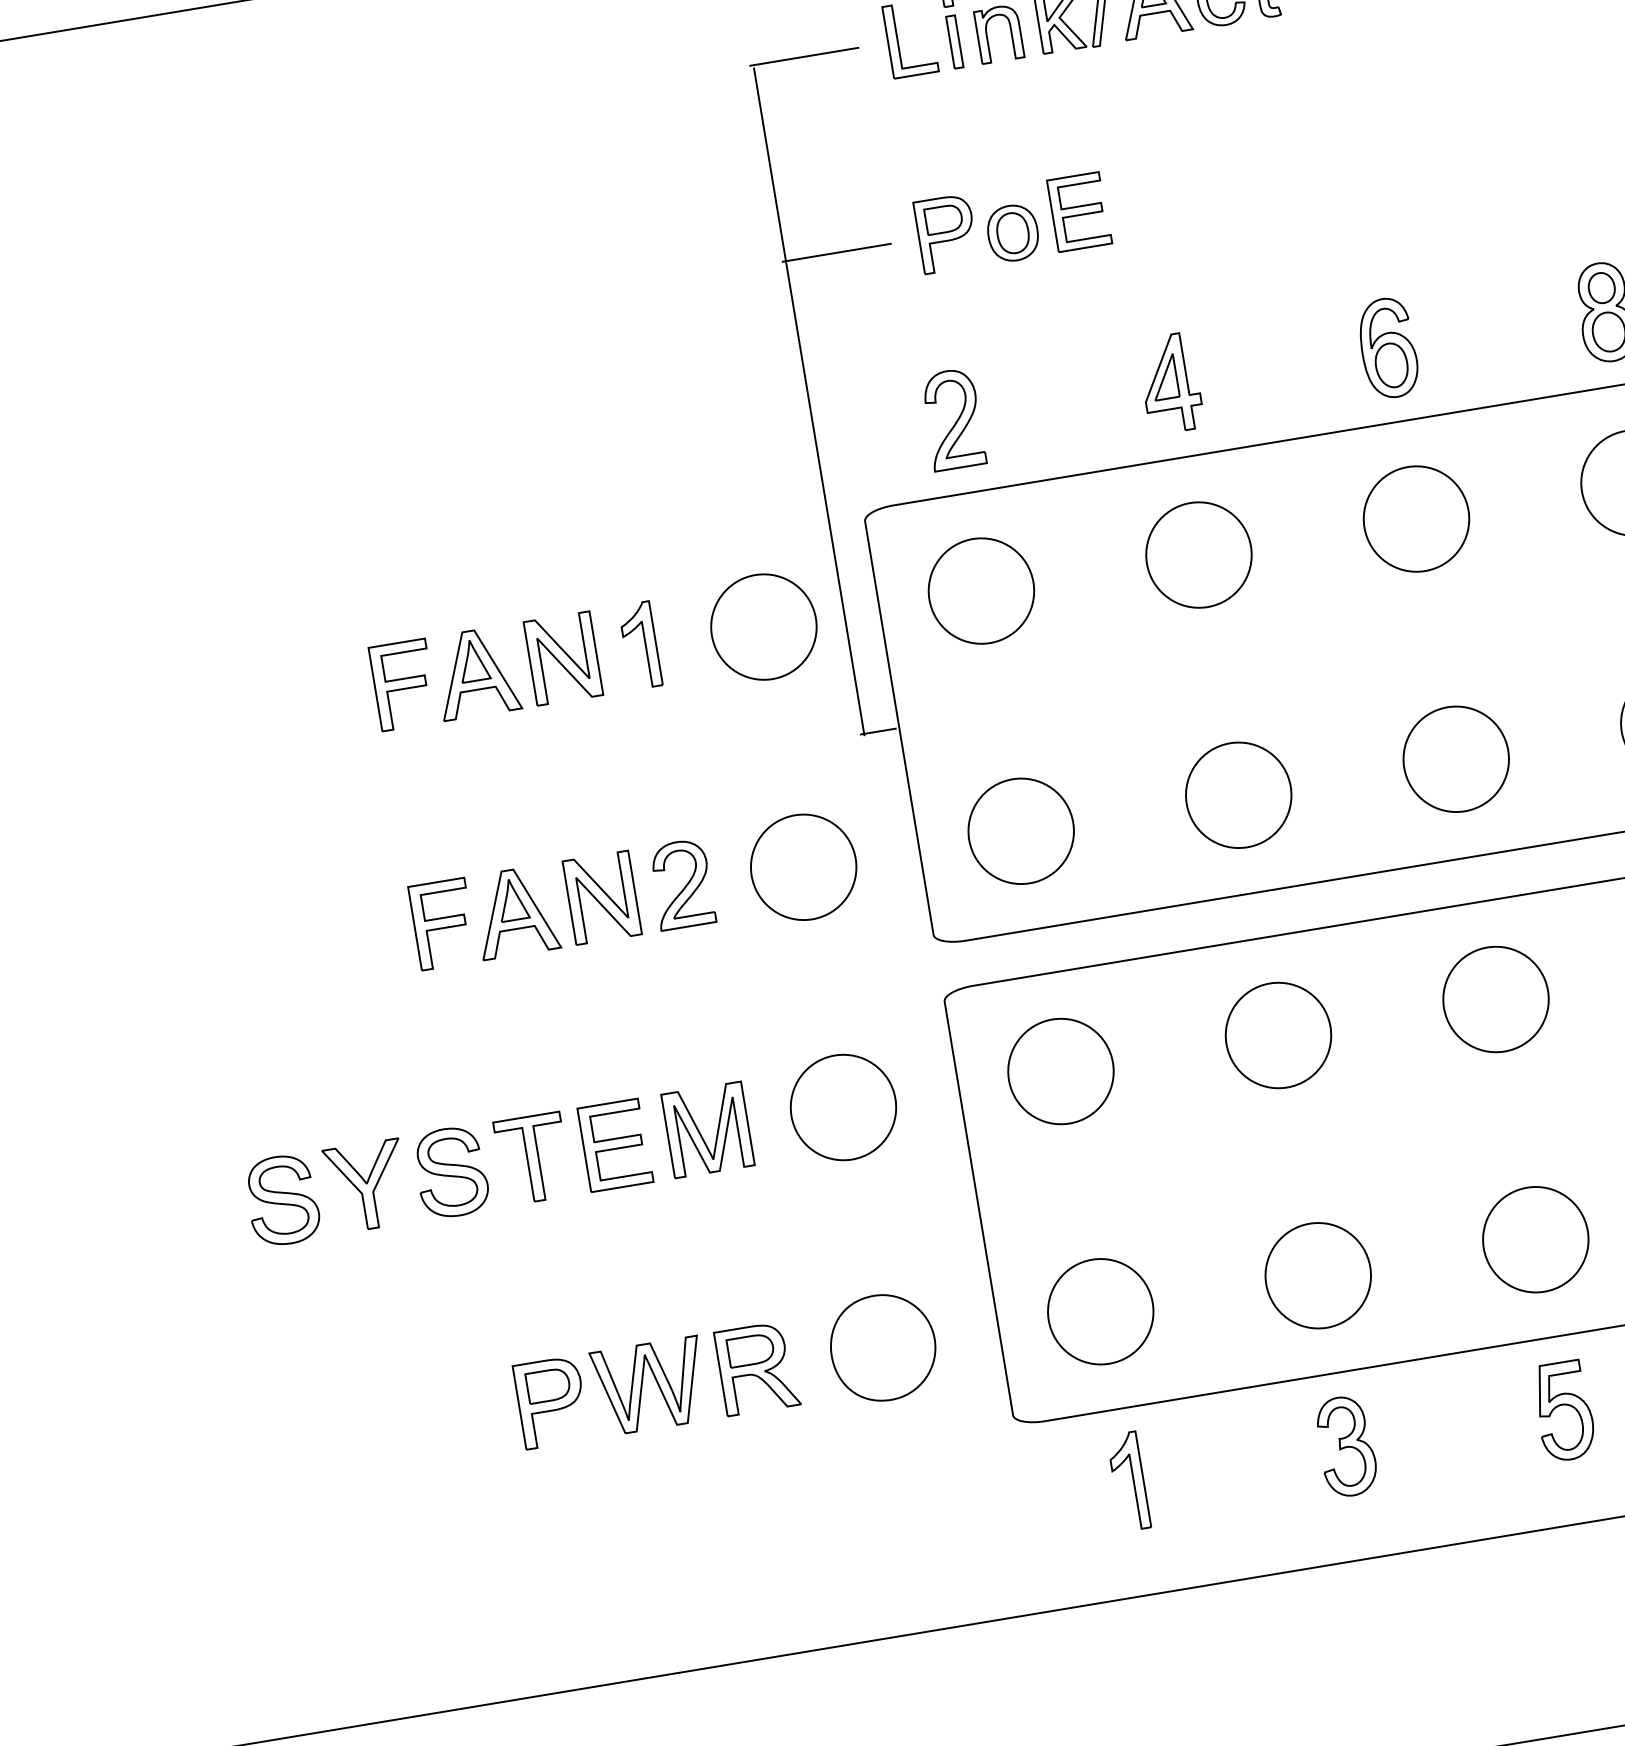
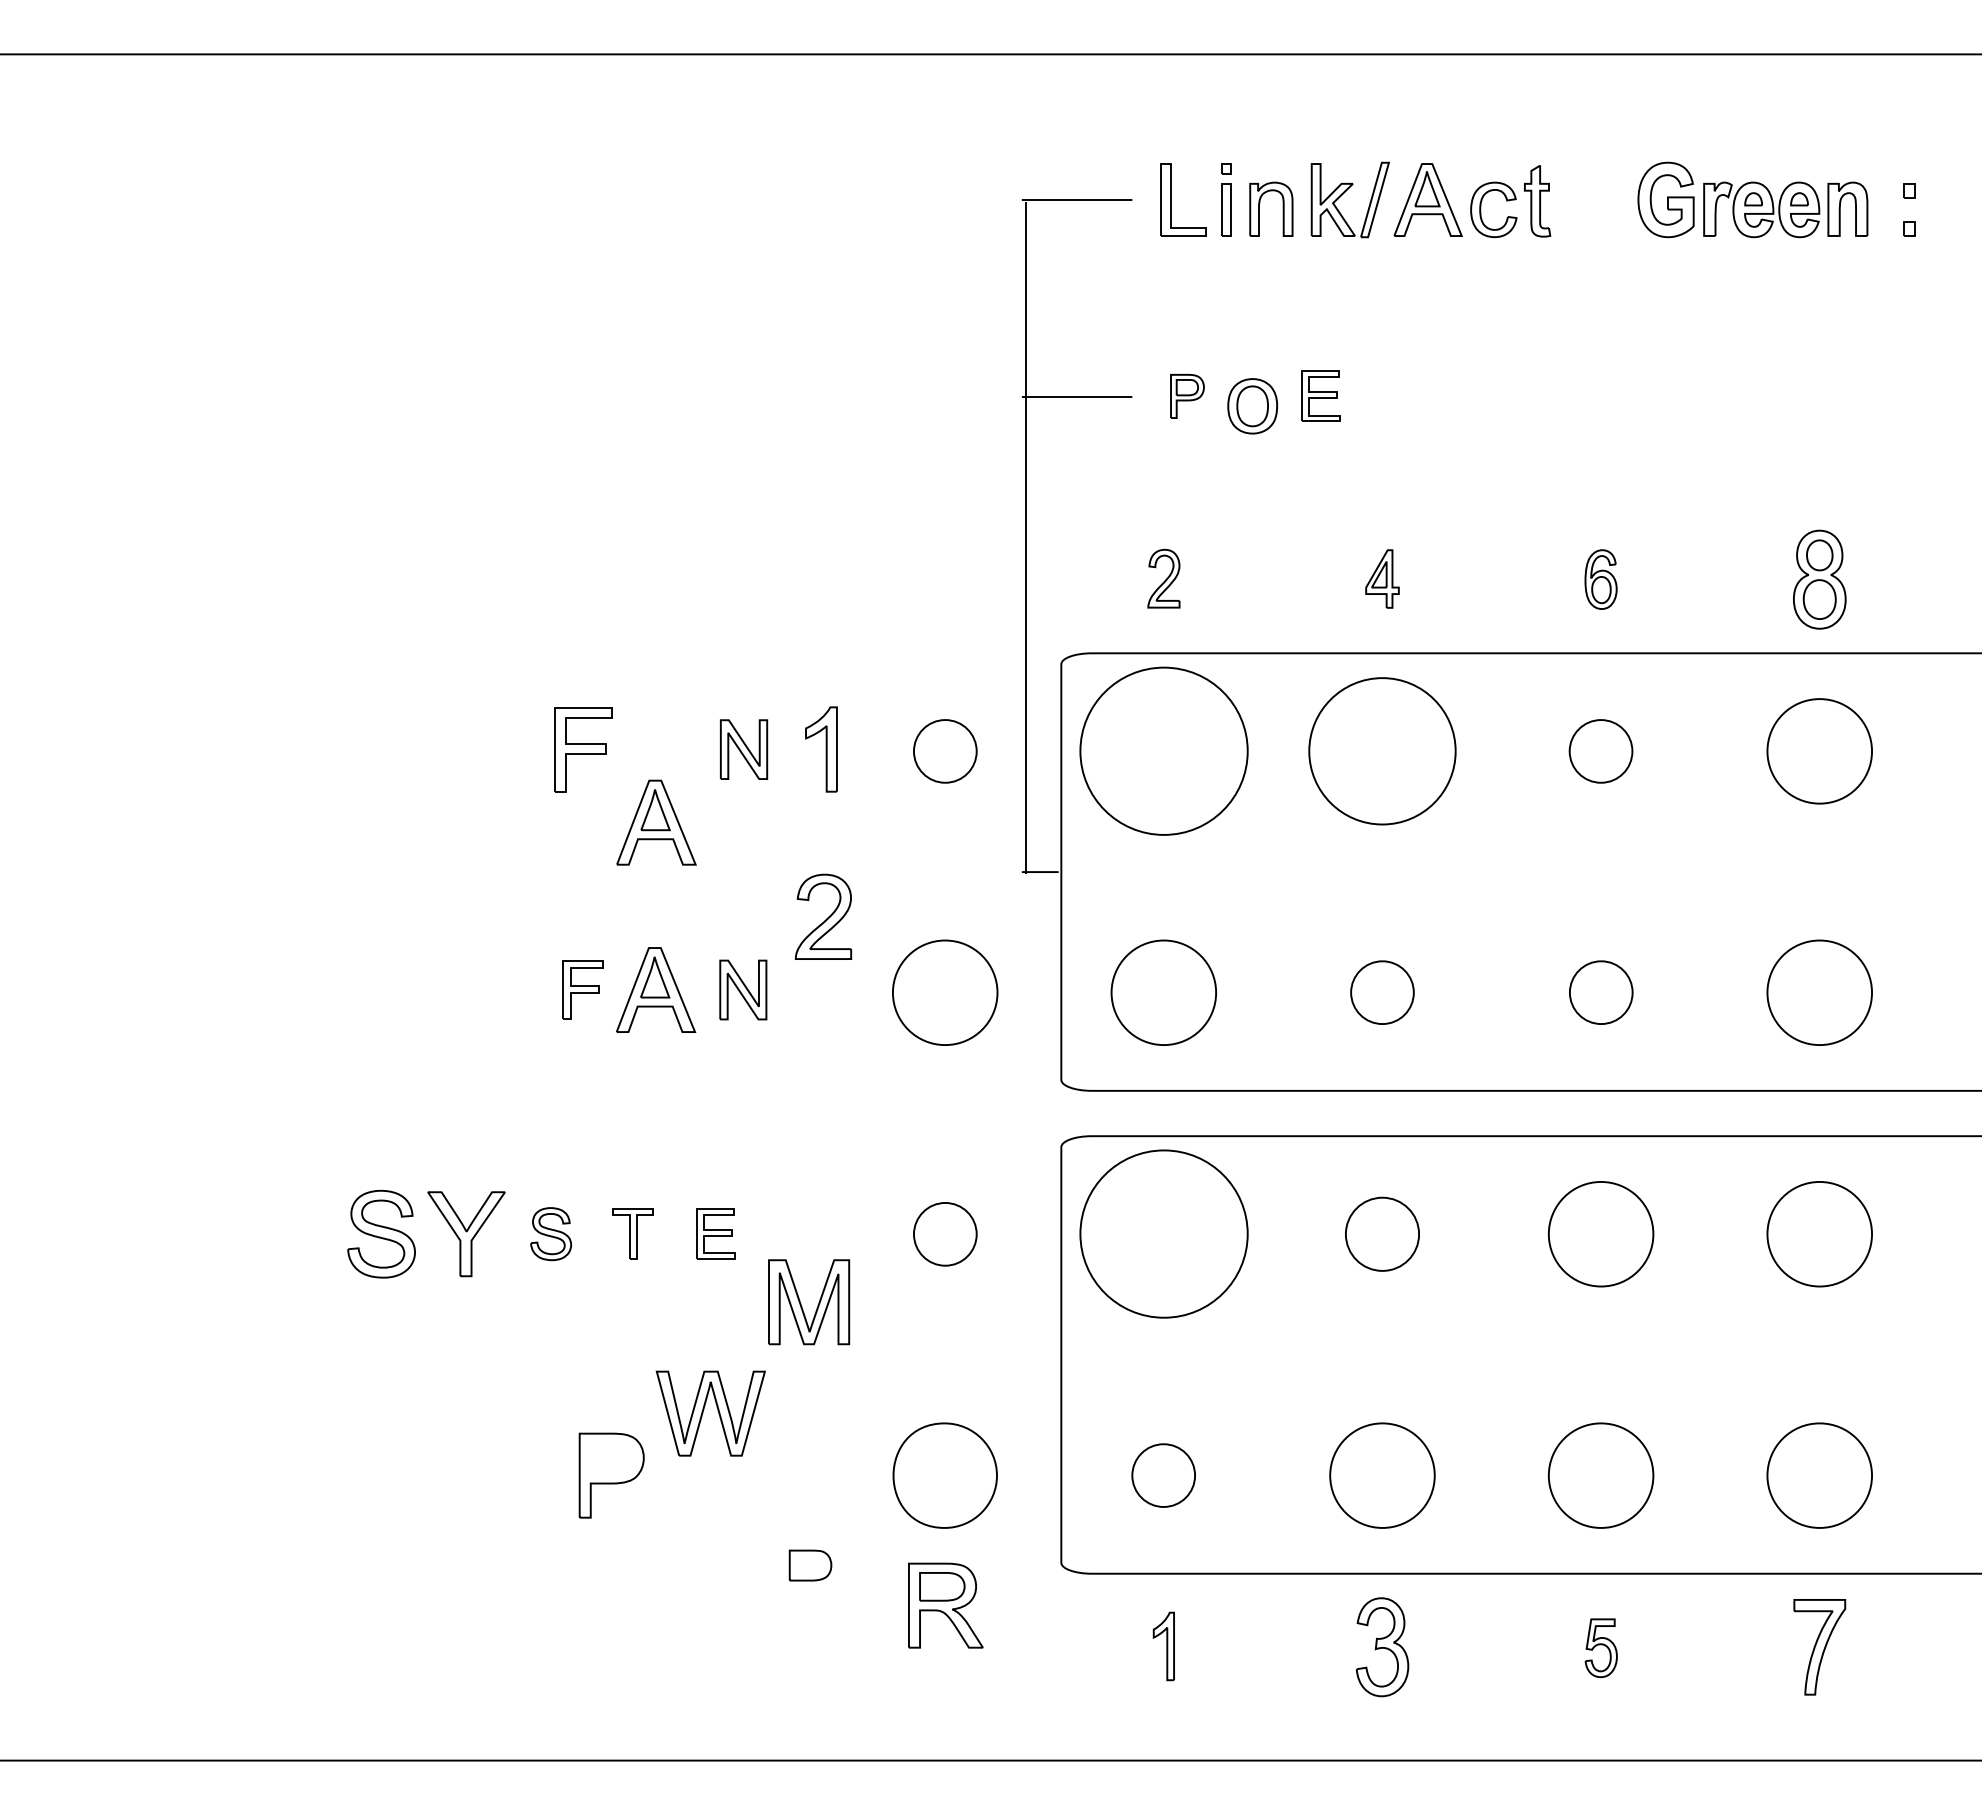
part: (1078, 211) -> (1320, 395), size x0.7
part: (946, 234) -> (1187, 396), size x0.6
part: (1387, 348) -> (1600, 579), size x0.6
part: (1170, 383) -> (1382, 578), size x0.6
part: (952, 419) -> (1163, 578), size x0.6
part: (1415, 519) -> (1600, 751), size x0.6
part: (1199, 555) -> (1382, 751), size x1.4
part: (981, 591) -> (1163, 751), size x1.6
part: (764, 627) -> (945, 751), size x0.6
part: (562, 658) -> (743, 749), size x0.7
part: (476, 672) -> (656, 822), moved
part: (1456, 758) -> (1601, 992), size x0.6
part: (1238, 794) -> (1382, 992), size x0.6
part: (682, 884) -> (823, 916), moved
part: (602, 897) -> (743, 989), size x0.7
part: (442, 923) -> (582, 989), size x0.7
part: (1278, 1035) -> (1382, 1234), size x0.7
part: (1060, 1071) -> (1163, 1234), size x1.6
part: (843, 1107) -> (945, 1234), size x0.6
part: (700, 1132) -> (801, 1303), moved
part: (614, 1144) -> (715, 1233), size x0.6
part: (533, 1158) -> (633, 1233), size x0.6
part: (450, 1171) -> (550, 1233), size x0.6
part: (1100, 1311) -> (1163, 1475), size x0.6
part: (757, 1368) -> (945, 1605), moved
part: (548, 1385) -> (810, 1565), moved
part: (642, 1387) -> (703, 1413), moved
part: (1564, 1411) -> (1601, 1648), size x0.6
part: (1128, 1481) -> (1163, 1646), size x0.7

